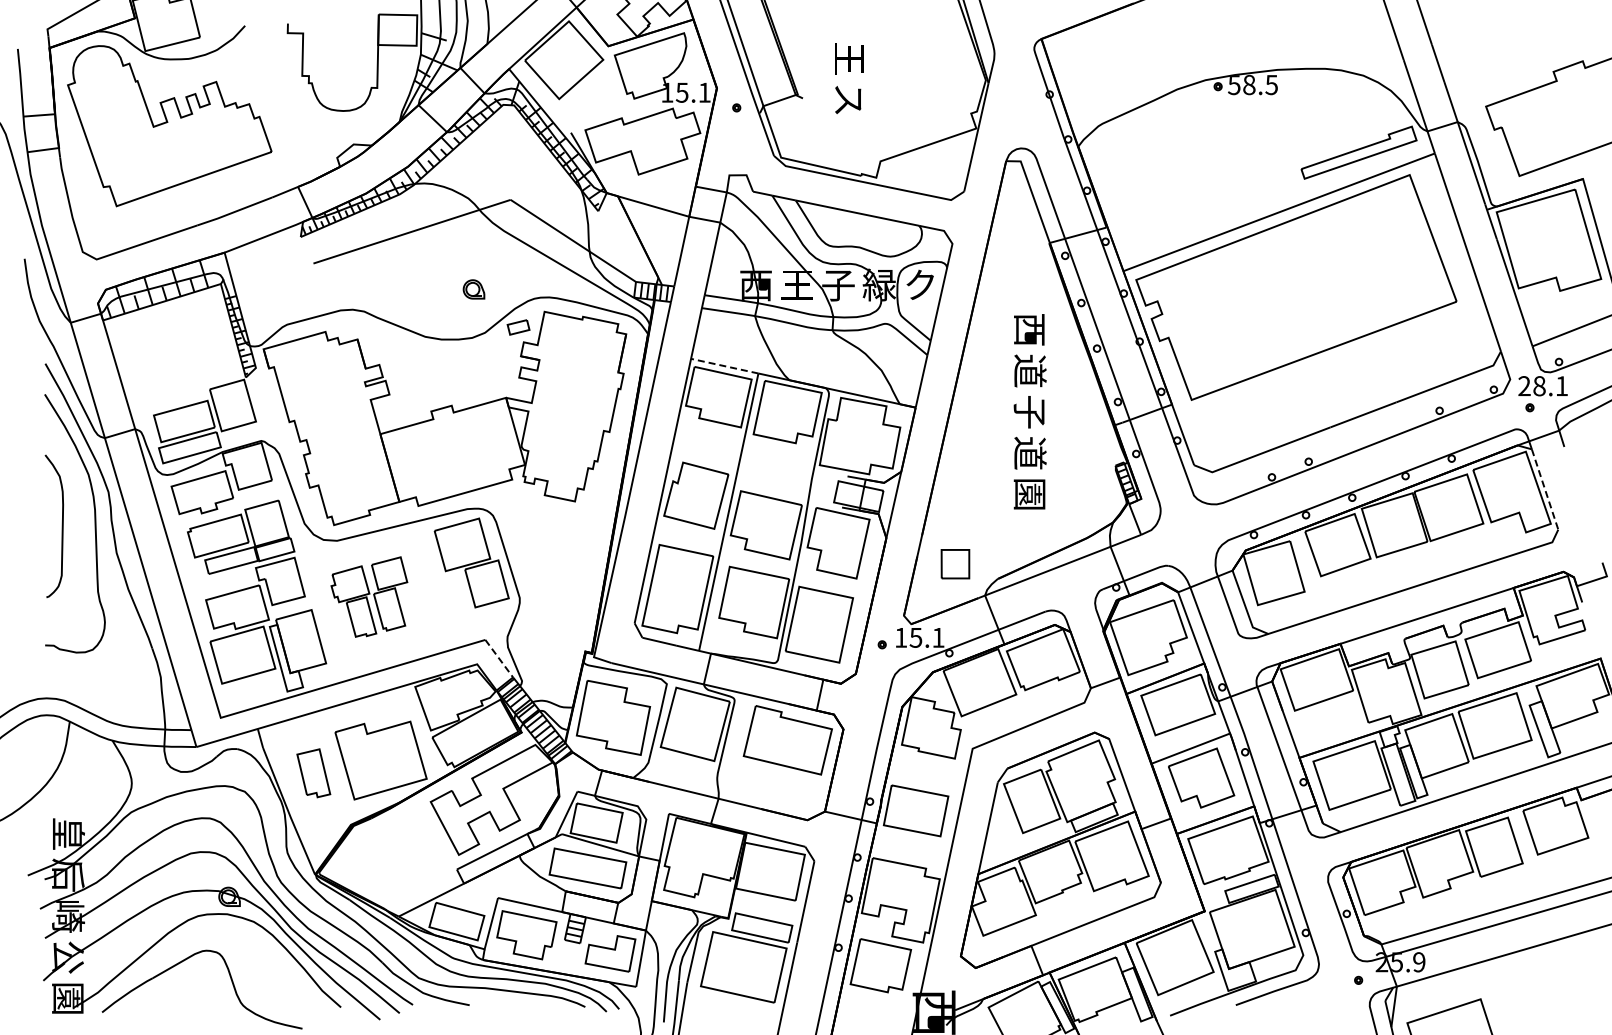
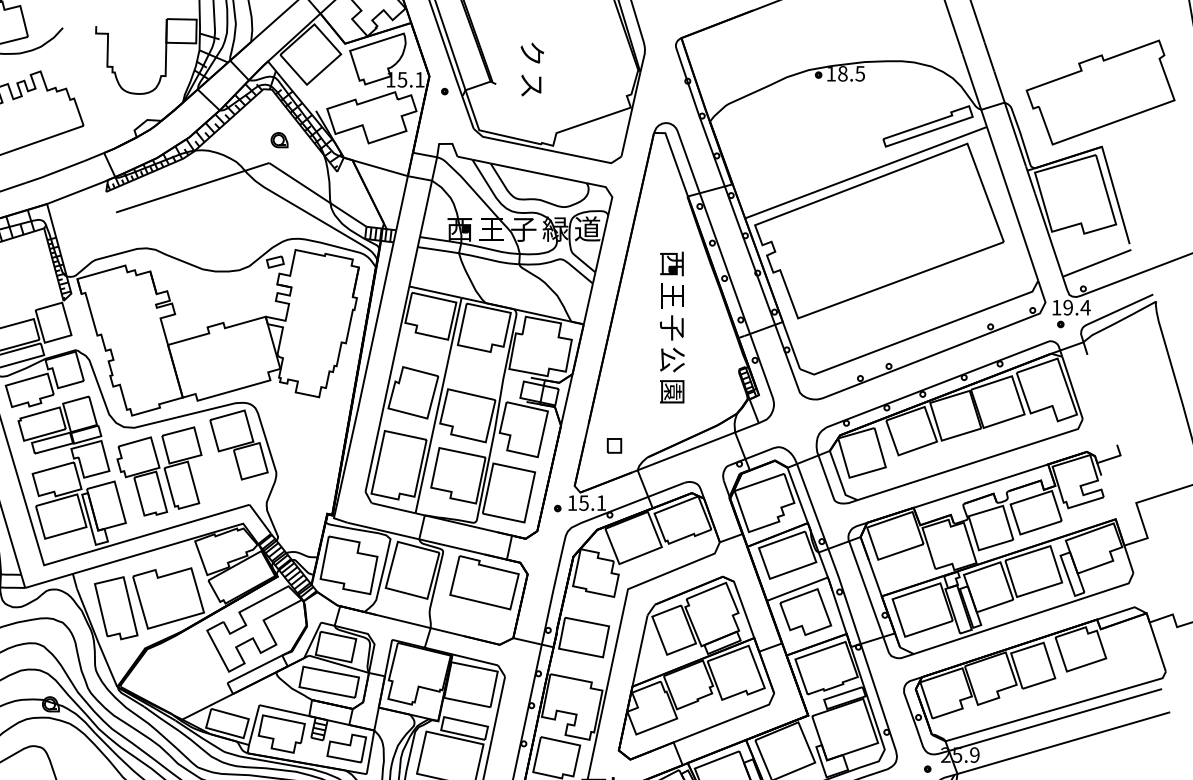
text: (849, 58) -> (532, 53), 王 -> ク
text: (1234, 85) -> (831, 74), 58.5 -> 18.5
text: (920, 284) -> (587, 228), ク -> 道
part: (473, 289) -> (279, 140), moved
line: (724, 366) -> (435, 292), dashed -> solid
text: (1030, 370) -> (672, 295), 道 -> 王
text: (1543, 386) -> (1071, 307), 28.1 -> 19.4
text: (1030, 452) -> (672, 359), 道 -> 公
line: (1545, 489) -> (1072, 387), dashed -> solid
part: (954, 563) -> (613, 445), size x0.62
part: (369, 596) -> (159, 471), size x1.43
line: (499, 659) -> (260, 519), dashed -> solid
part: (313, 773) -> (116, 608), size x1.67

